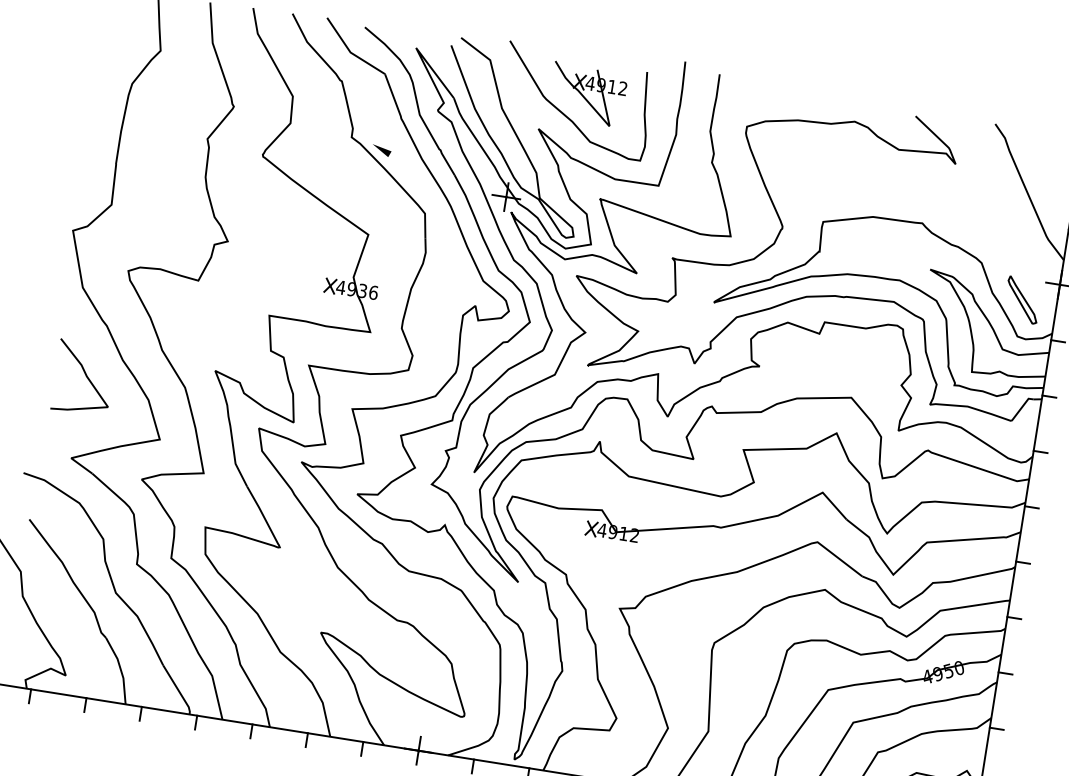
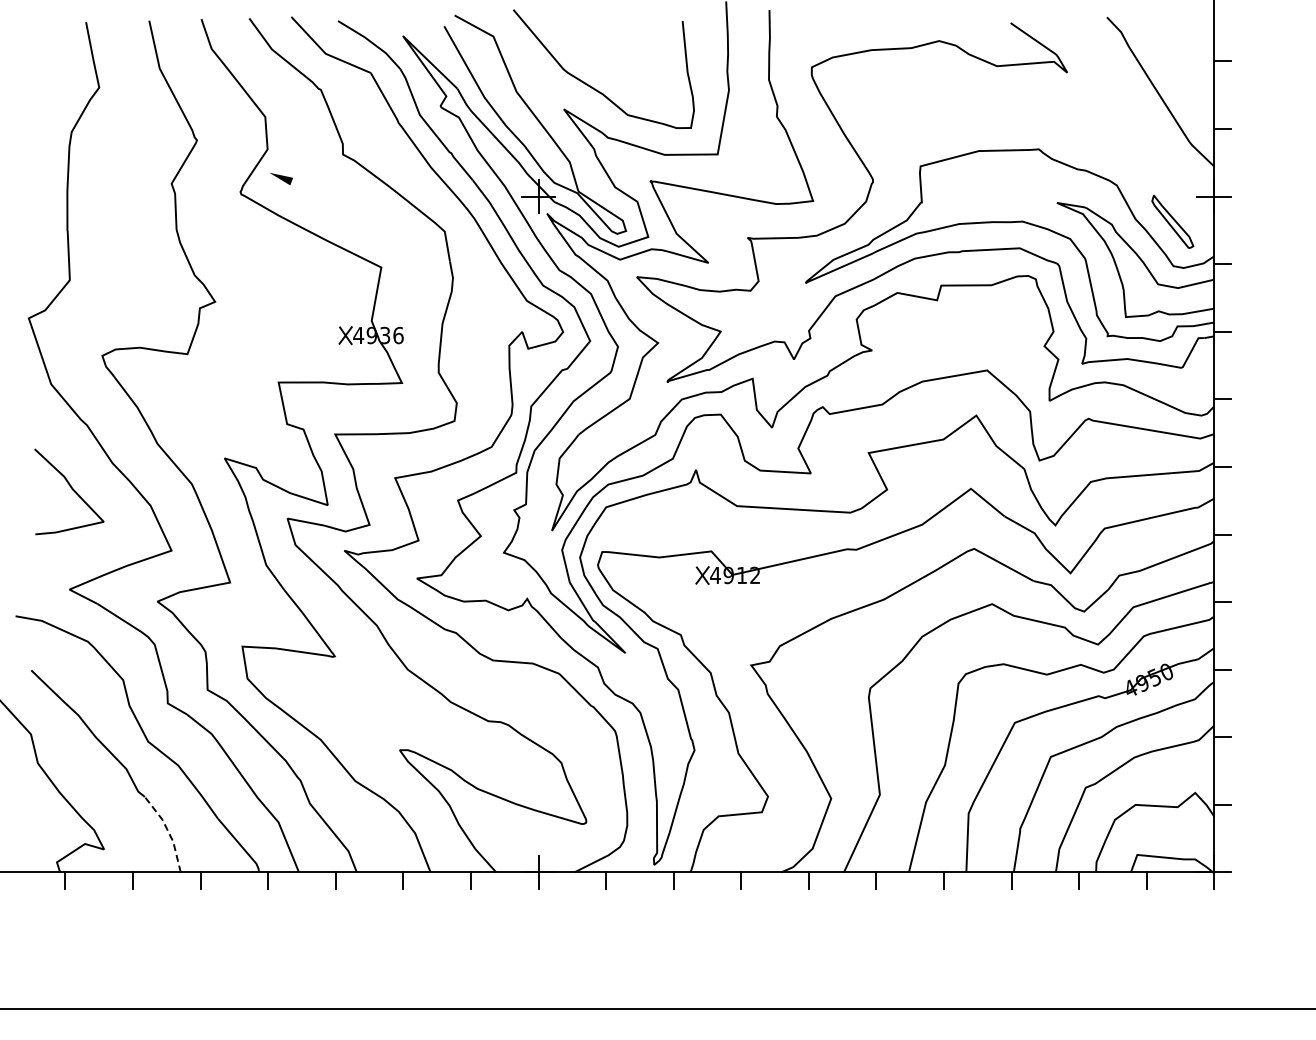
part: (588, 94) -> (616, 59), removed
part: (381, 150) -> (281, 178), moved
line: (120, 669) -> (168, 831), solid -> dashed

